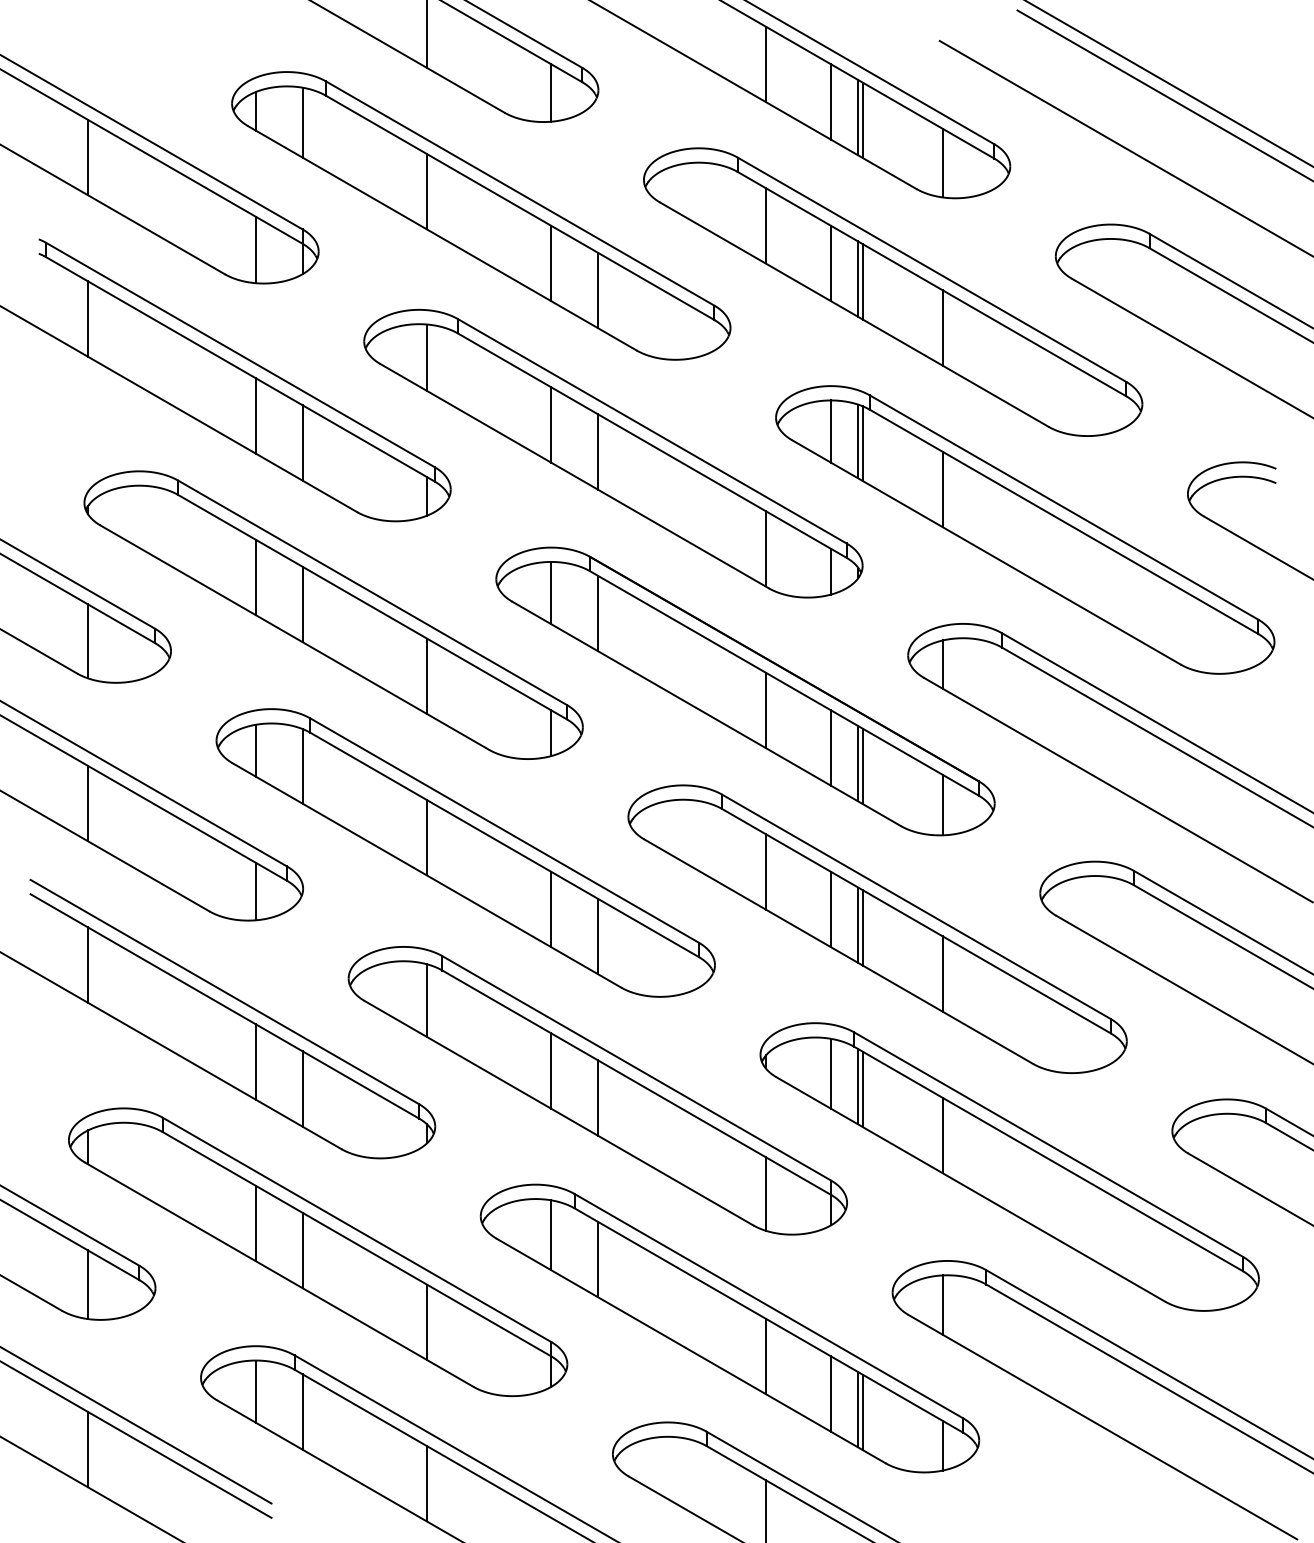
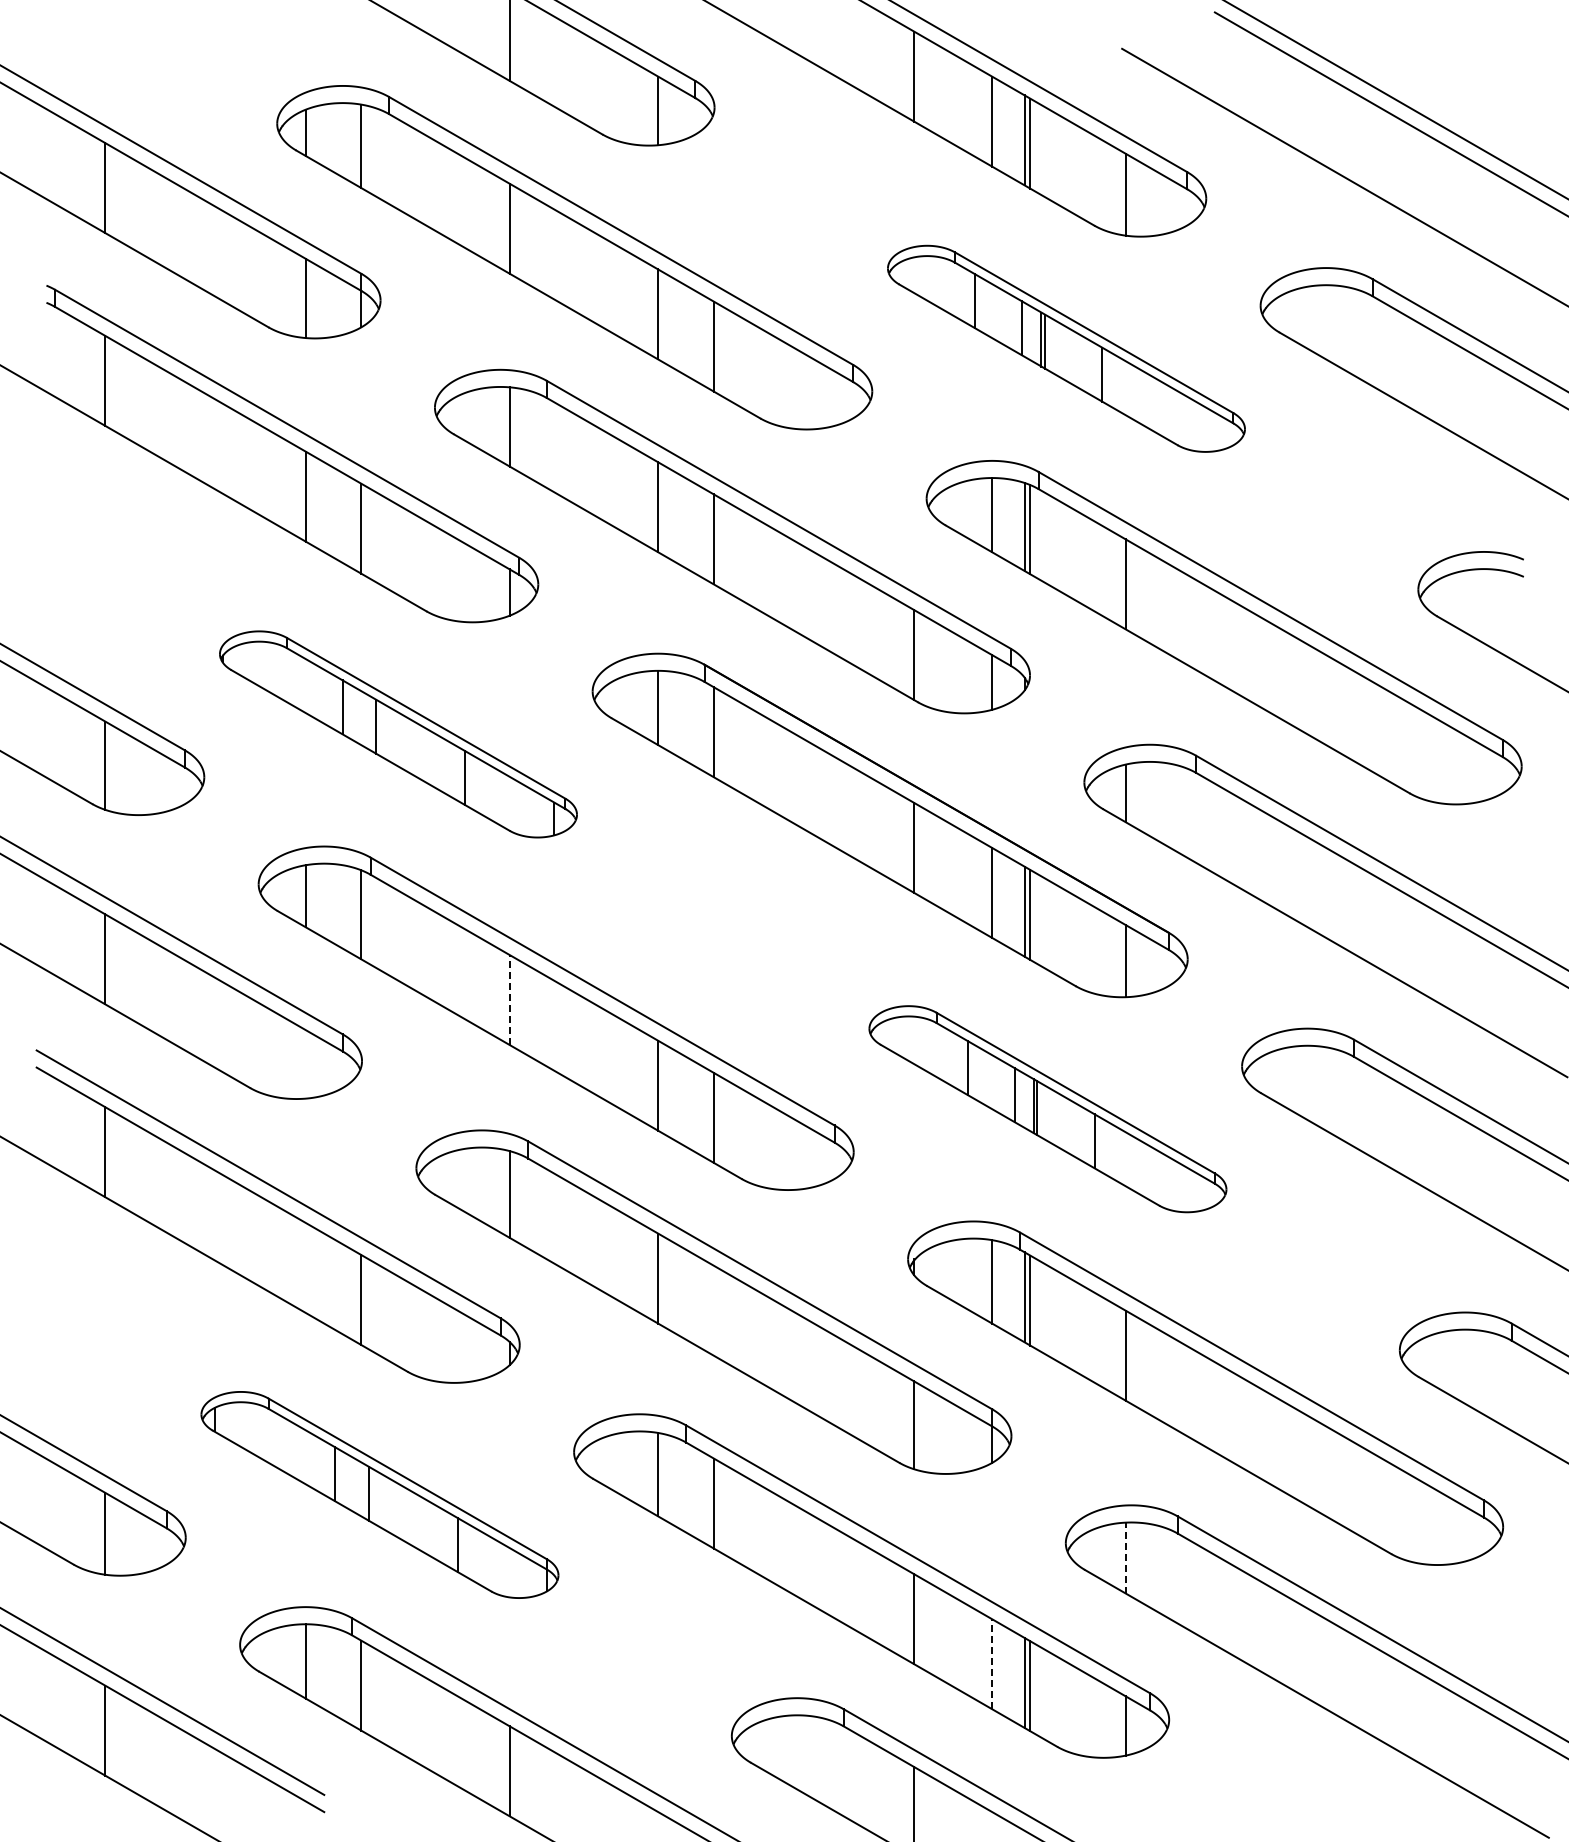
part: (893, 291) -> (1066, 348), size x0.6
part: (333, 615) -> (398, 734), size x0.6
line: (426, 838) -> (509, 1000), solid -> dashed
line: (255, 891) -> (305, 1064), removed
part: (877, 928) -> (1047, 1108), size x0.6
line: (255, 1061) -> (305, 1267), removed
line: (597, 1097) -> (713, 1310), removed
part: (317, 1251) -> (379, 1494), size x0.6
line: (942, 1304) -> (1125, 1557), solid -> dashed
line: (831, 1393) -> (992, 1663), solid -> dashed

